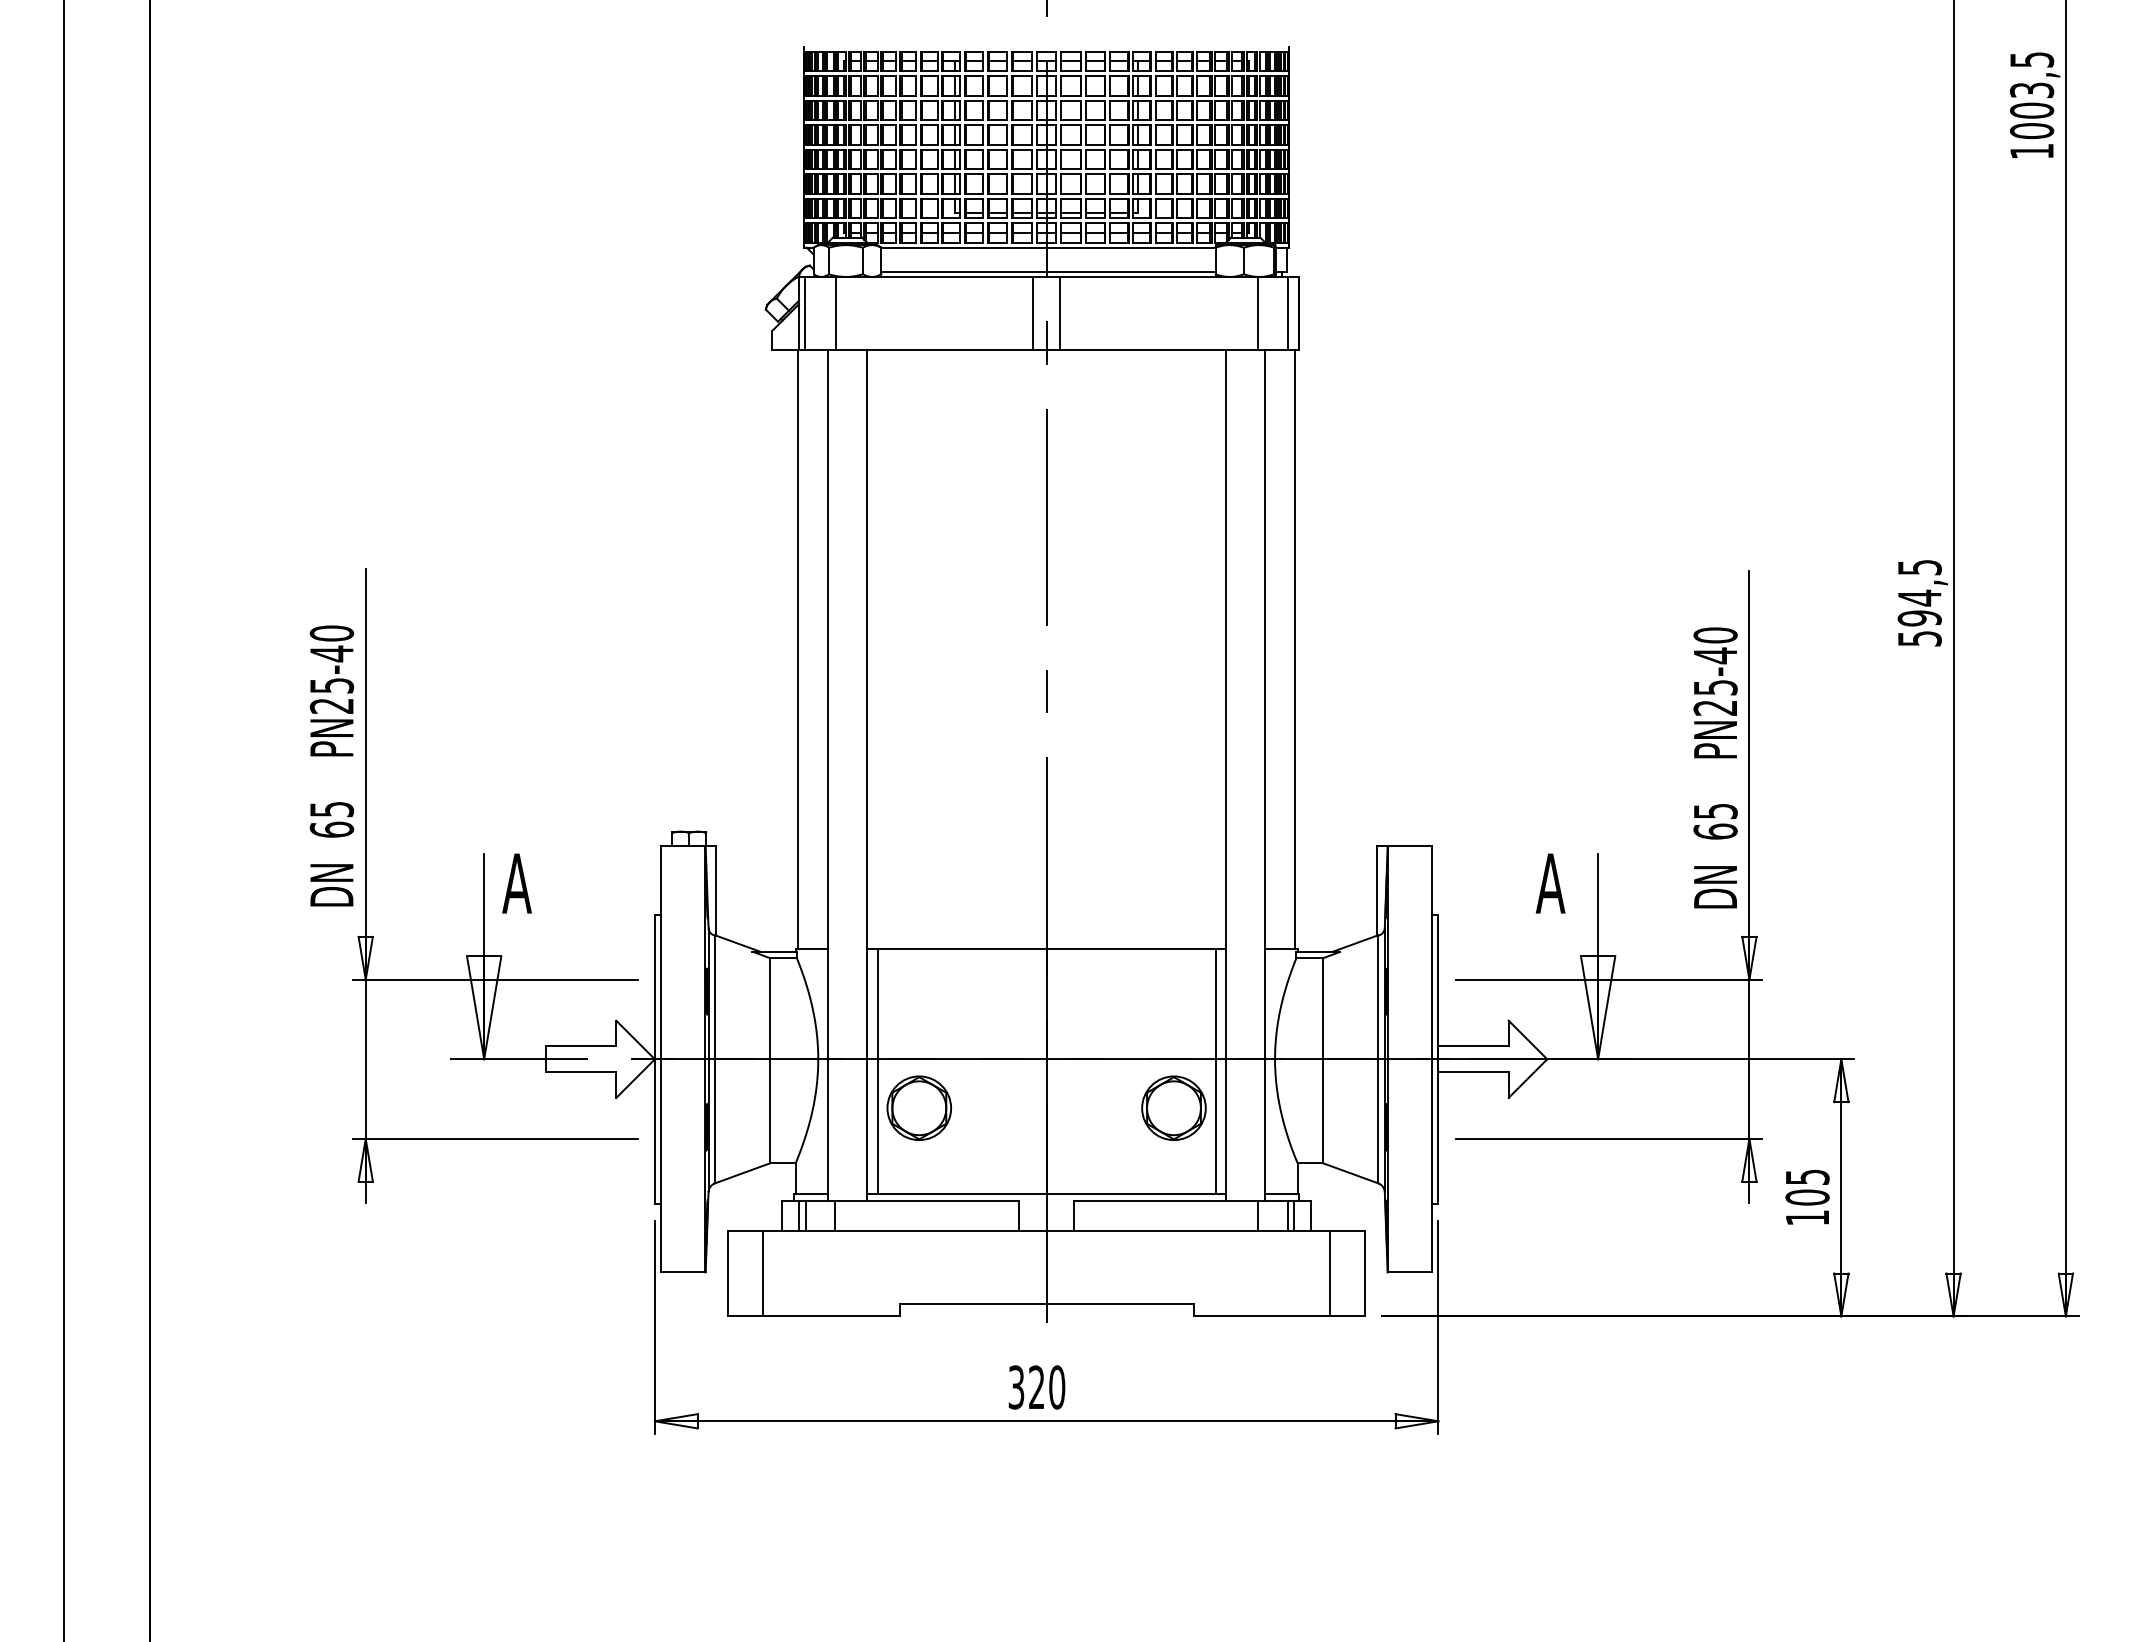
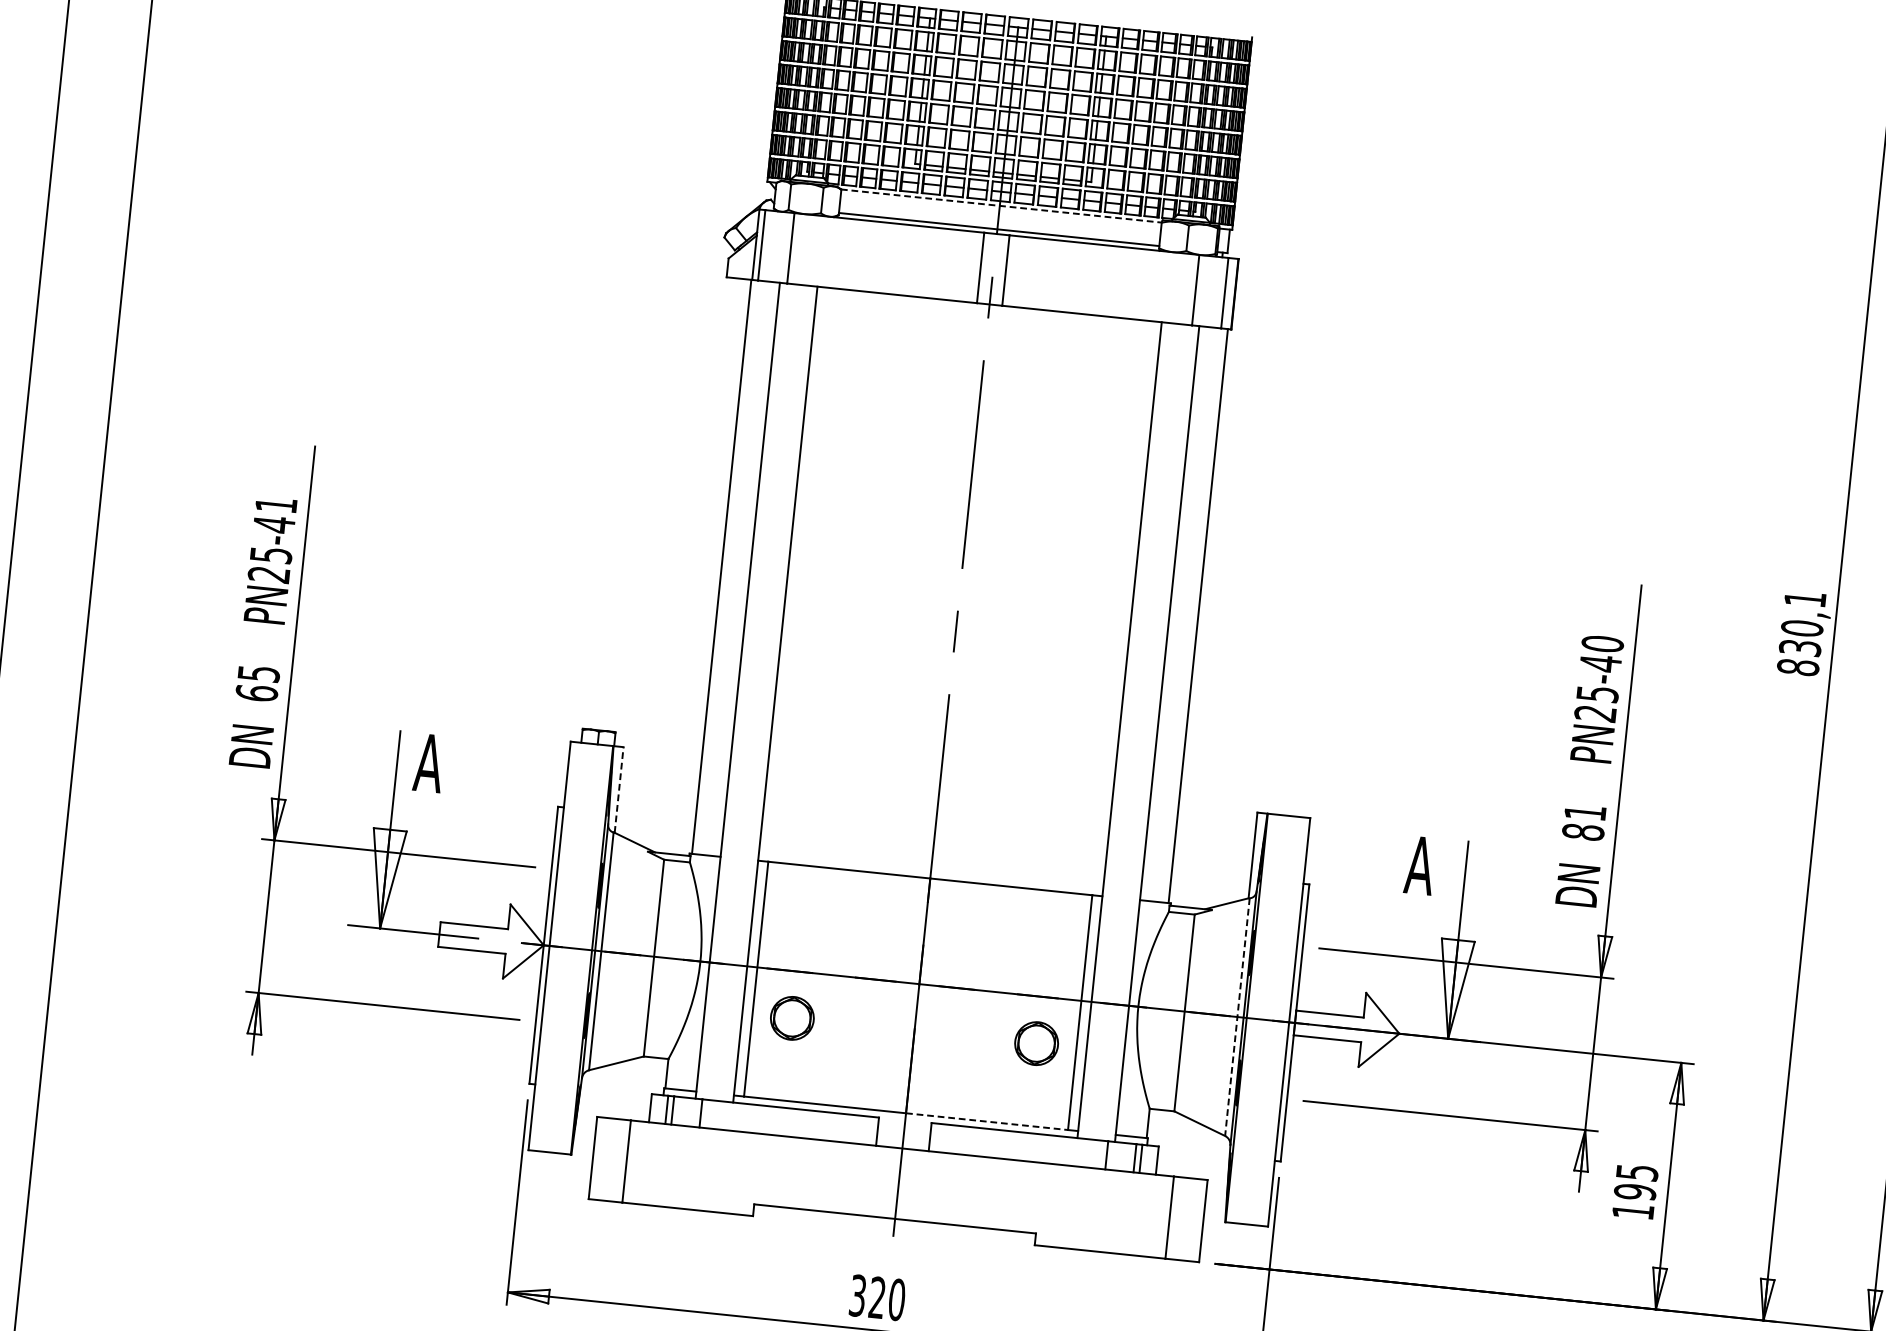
line: (1048, 247) -> (1001, 205), solid -> dashed
text: (1919, 603) -> (1801, 633), 594,5 -> 830,1
text: (331, 633) -> (275, 505), PN25-40 -> PN25-41
text: (1715, 821) -> (1584, 822), 65 -> 81
line: (716, 890) -> (619, 789), solid -> dashed
line: (1378, 1059) -> (1237, 1017), solid -> dashed
part: (918, 1107) -> (791, 1017), size x0.7
part: (1173, 1107) -> (1036, 1042), size x0.7
line: (1131, 1193) -> (987, 1121), solid -> dashed
text: (1807, 1197) -> (1635, 1192), 105 -> 195

